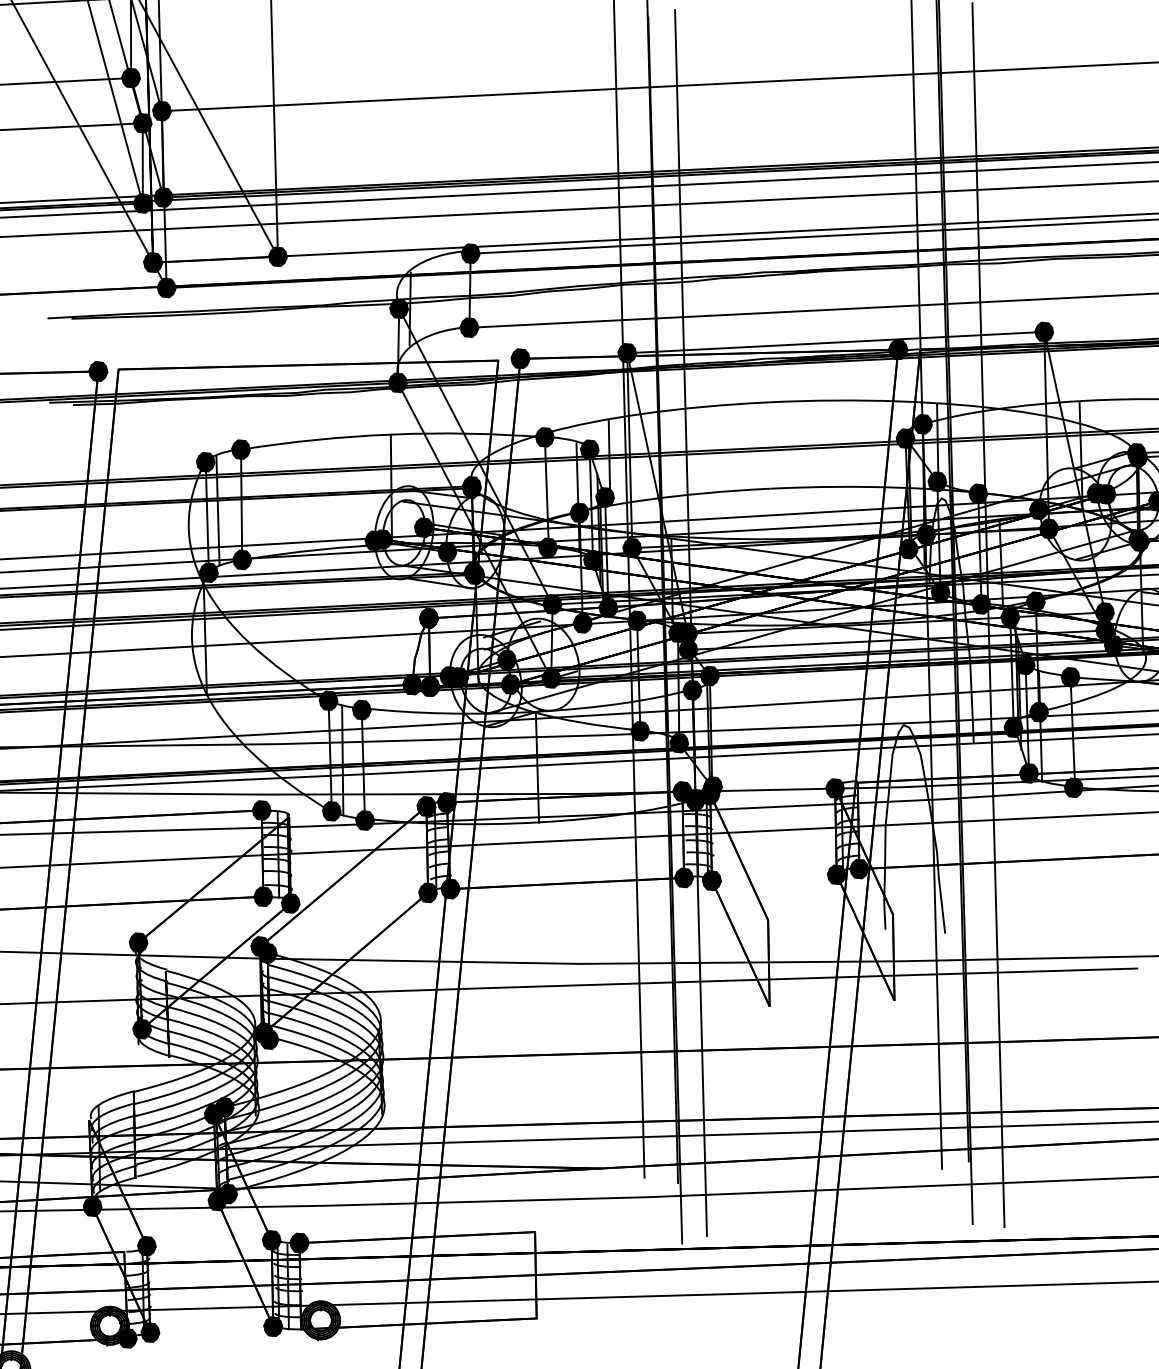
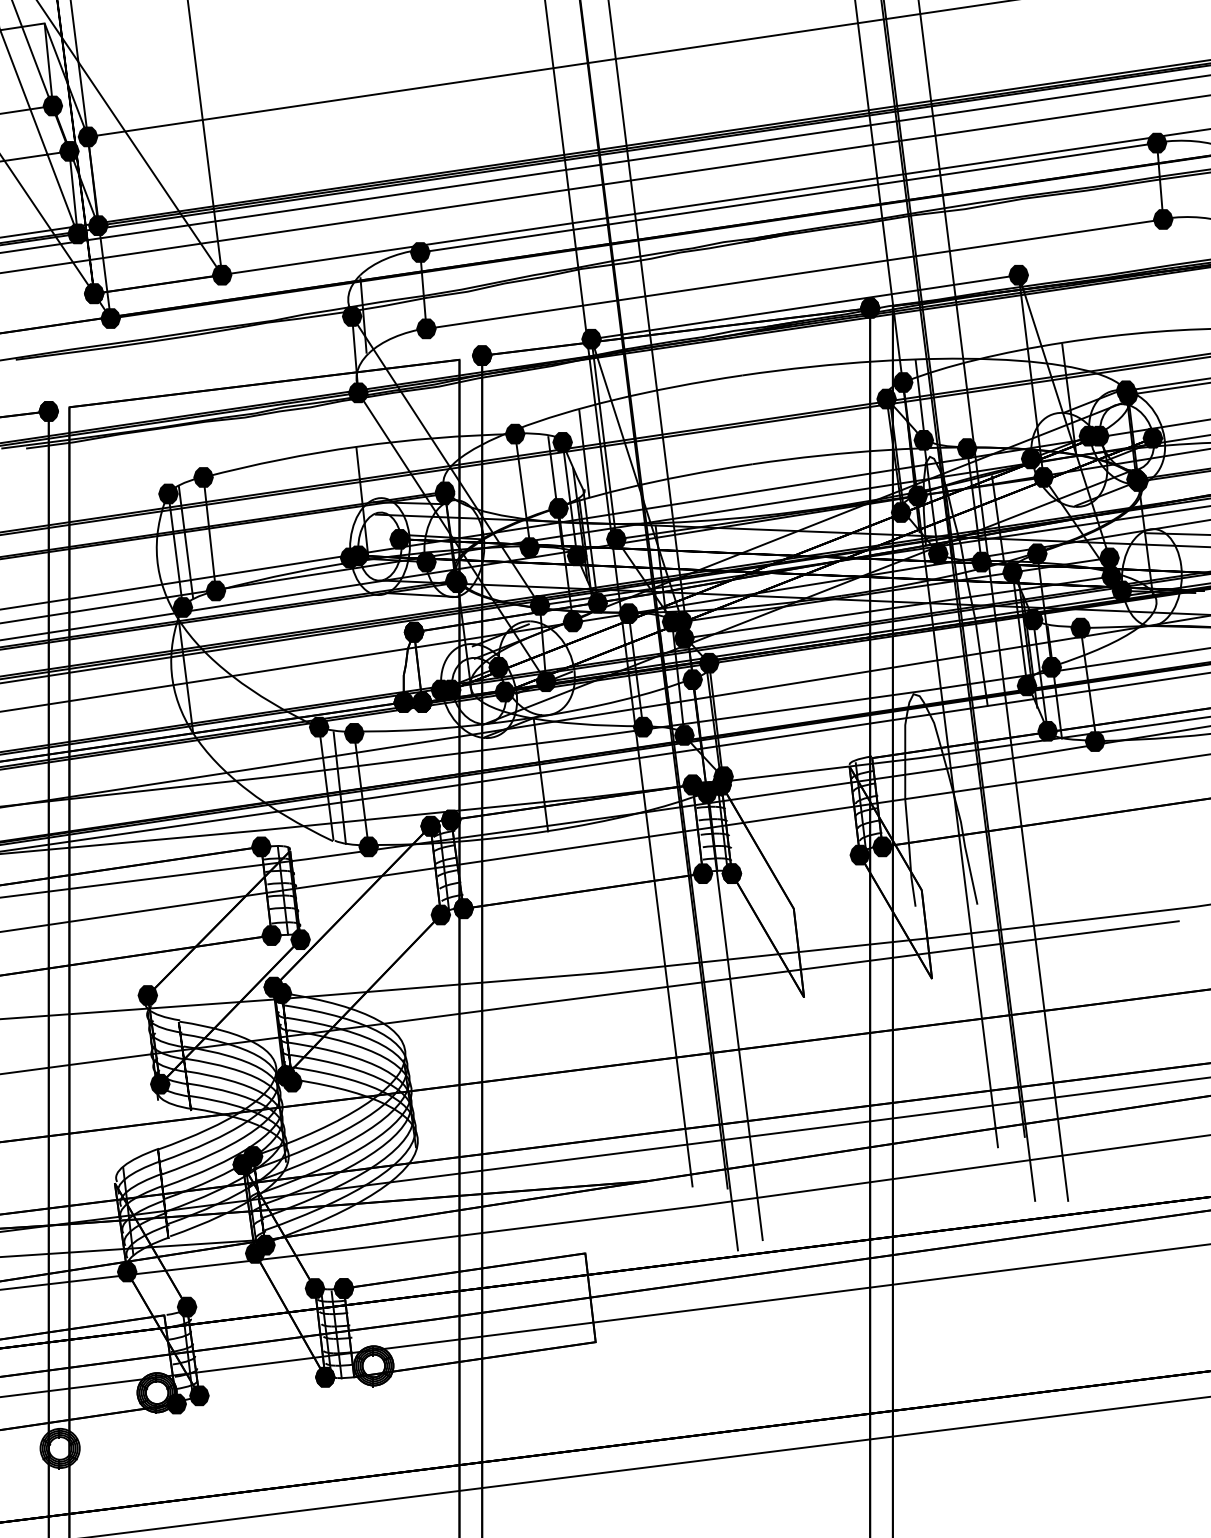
fill: (604, 496) -> (582, 489), removed
fill: (835, 788) -> (849, 766), removed
fill: (331, 811) -> (333, 840), removed

